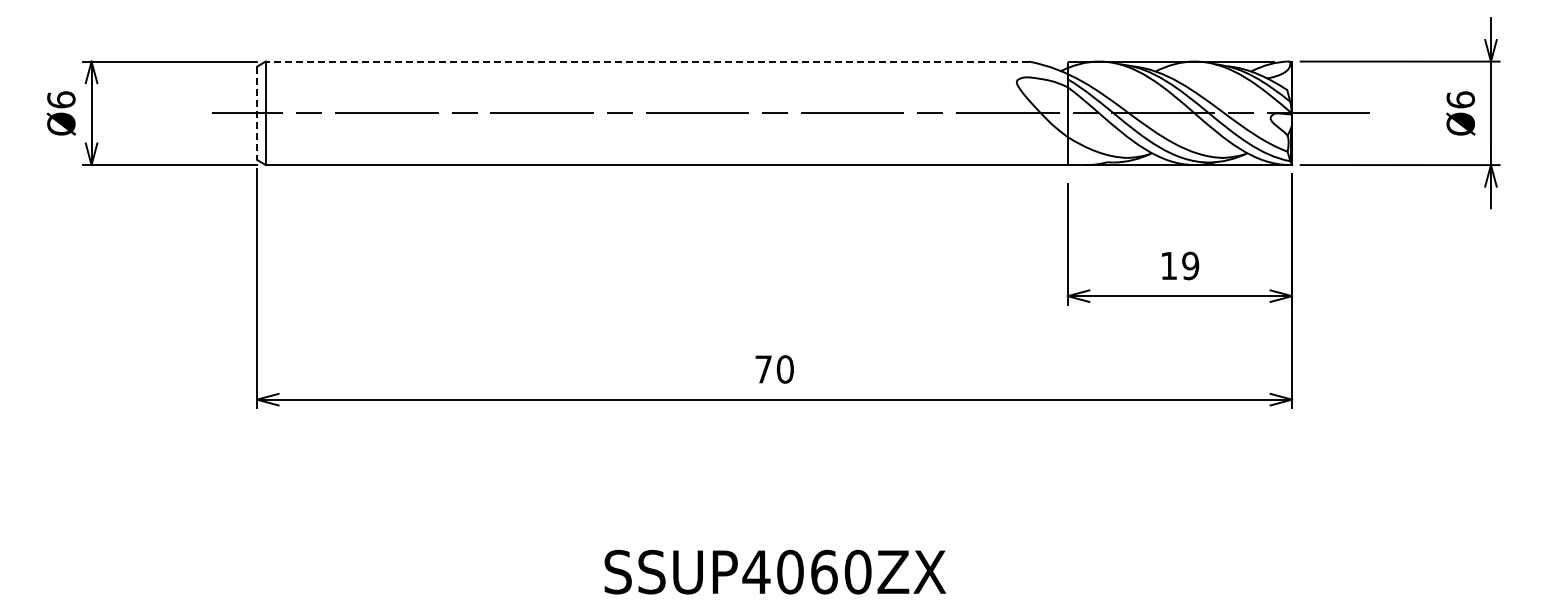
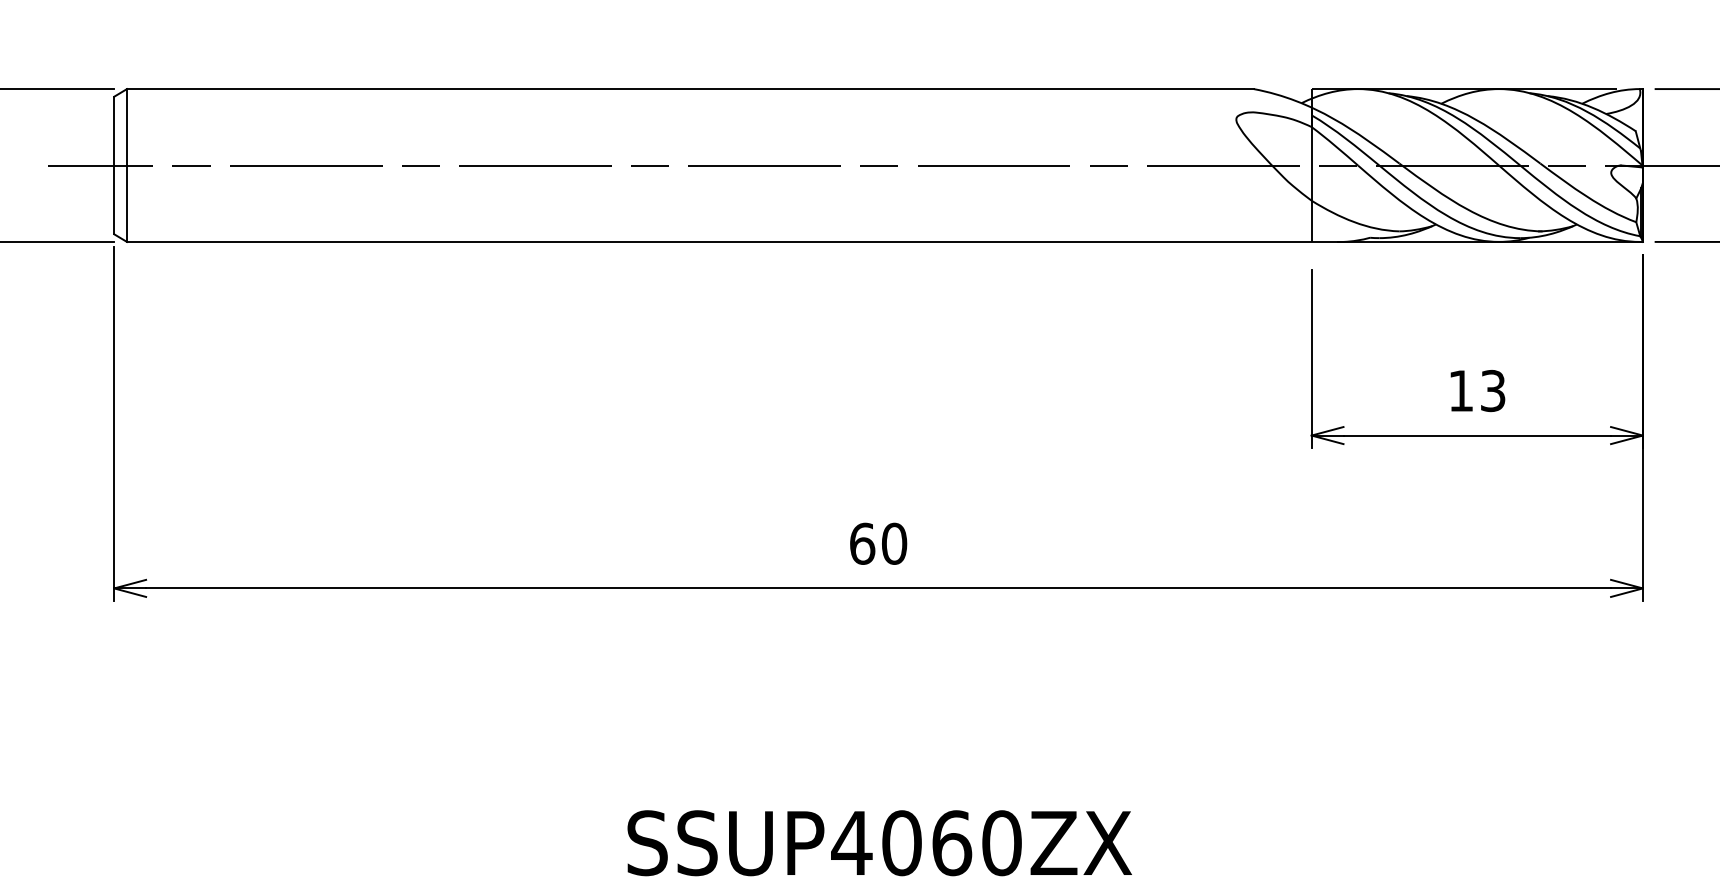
line: (646, 61) -> (689, 88), dashed -> solid
line: (257, 113) -> (114, 165), dashed -> solid
text: (1190, 265) -> (1492, 390), 19 -> 13
text: (763, 369) -> (862, 543), 70 -> 60

